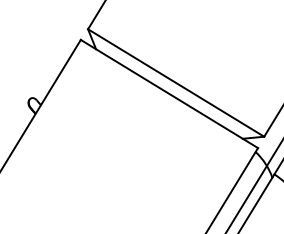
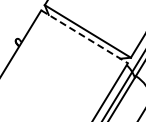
line: (169, 93) -> (84, 36), solid -> dashed

